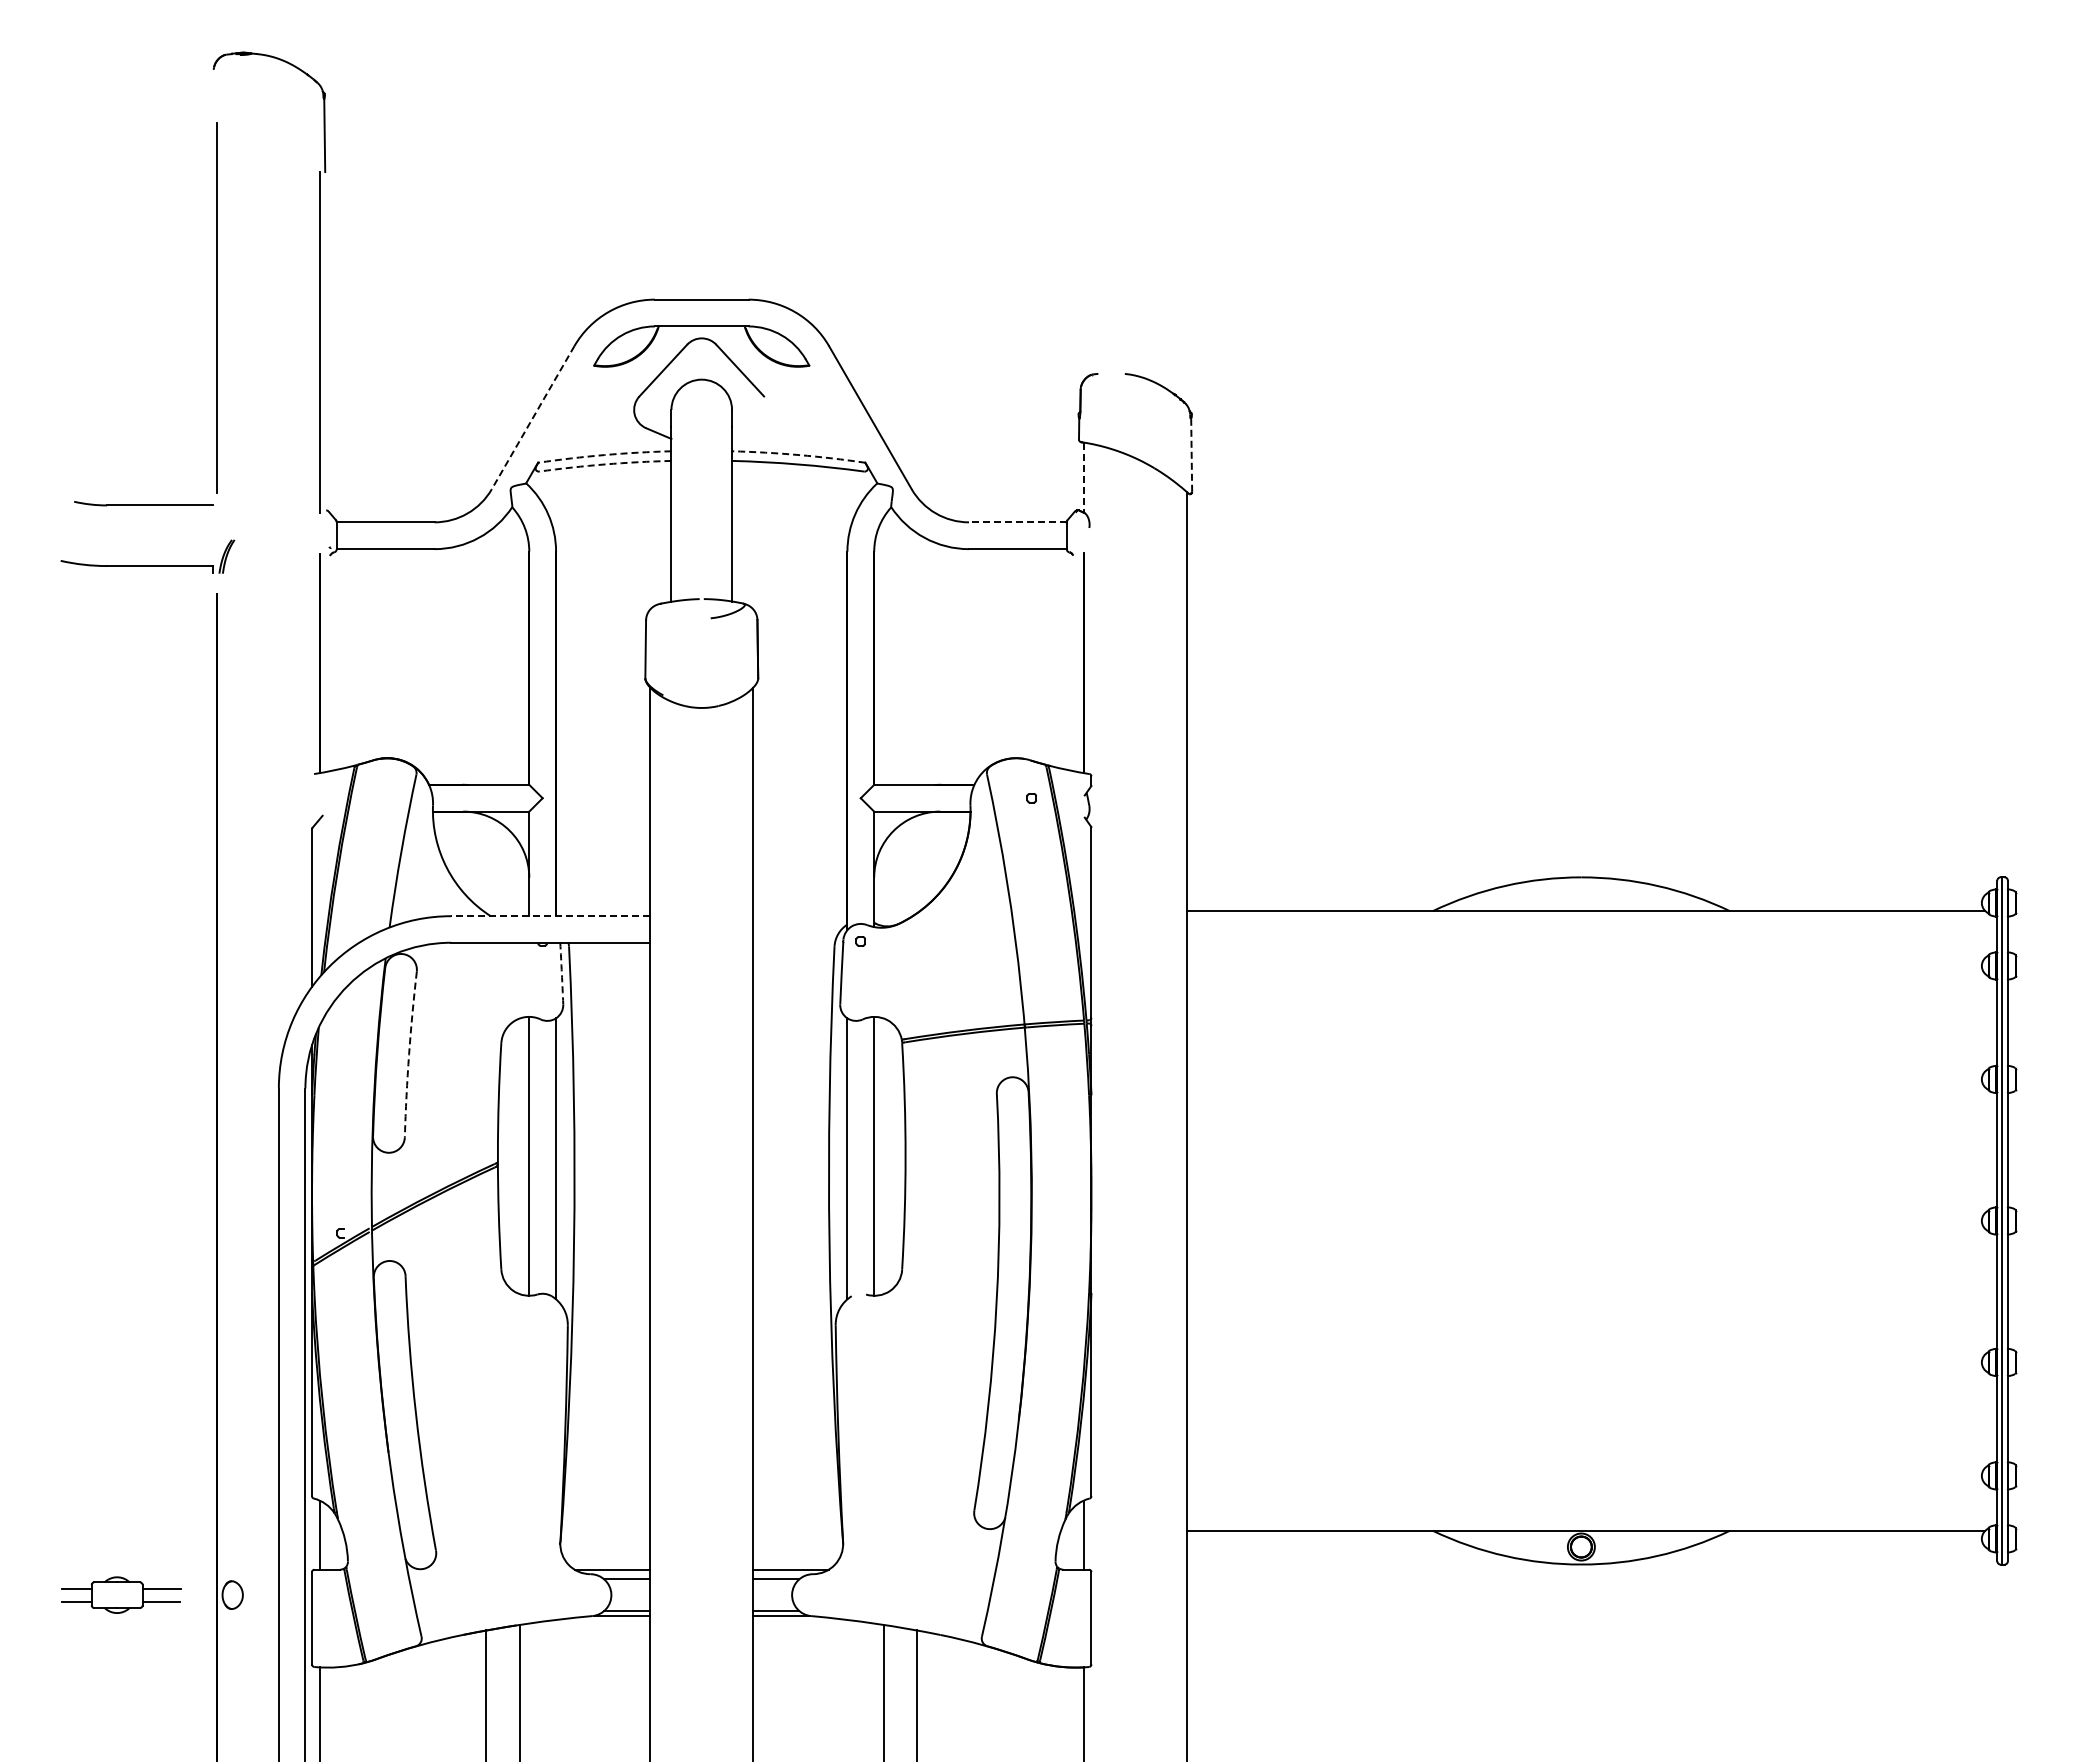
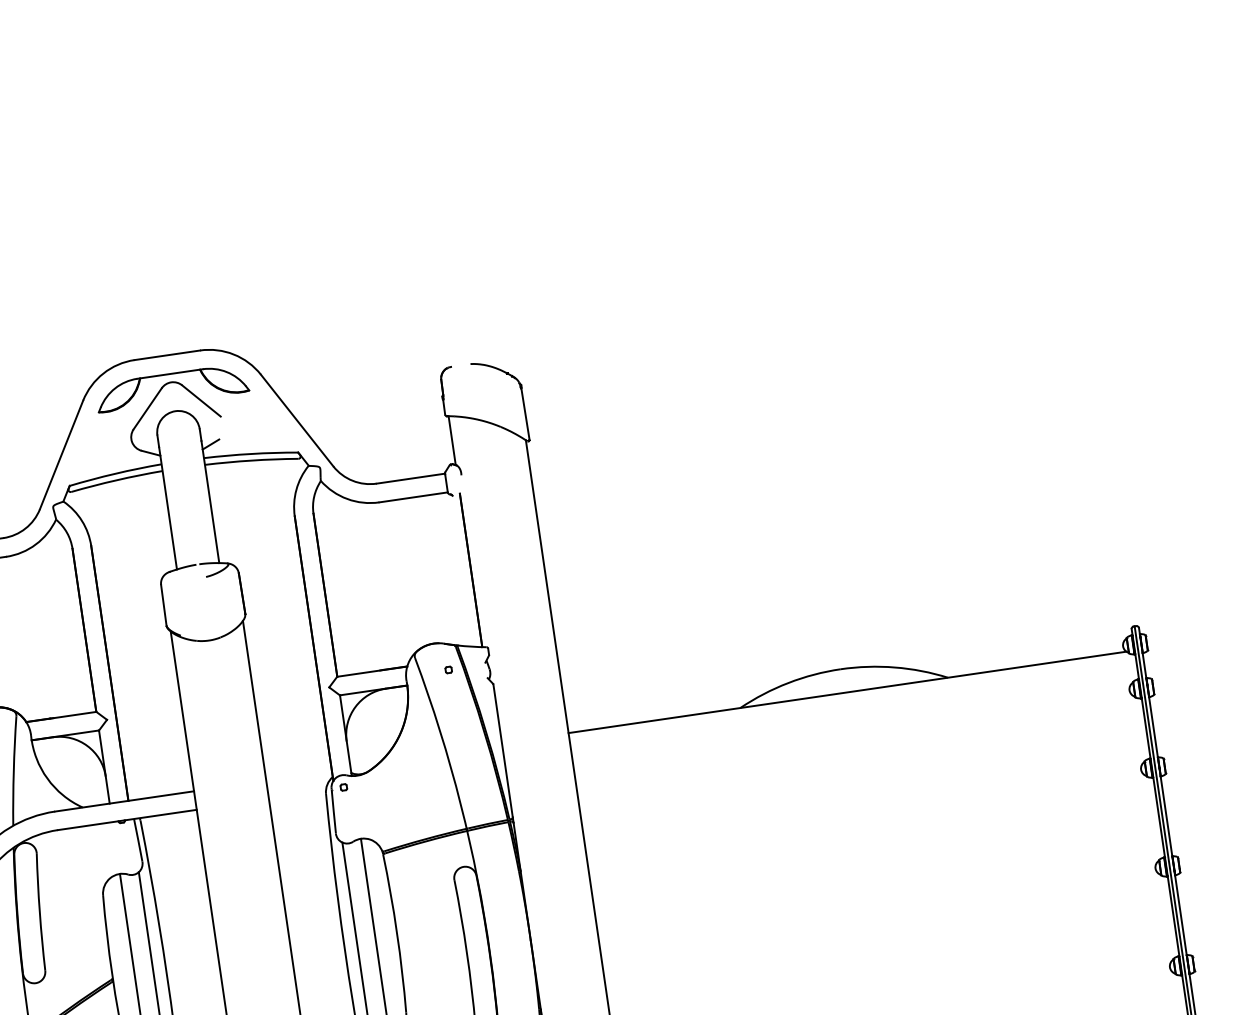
line: (533, 417) -> (61, 454), dashed -> solid
line: (744, 433) -> (210, 444), added
arc: (604, 455) -> (115, 474), dashed -> solid
arc: (799, 455) -> (251, 454), dashed -> solid
line: (1191, 455) -> (525, 414), dashed -> solid
arc: (605, 464) -> (116, 480), dashed -> solid
line: (1083, 478) -> (452, 441), dashed -> solid
line: (1017, 522) -> (410, 478), dashed -> solid
line: (550, 916) -> (124, 801), dashed -> solid
arc: (561, 973) -> (138, 840), dashed -> solid
arc: (409, 1054) -> (40, 912), dashed -> solid

